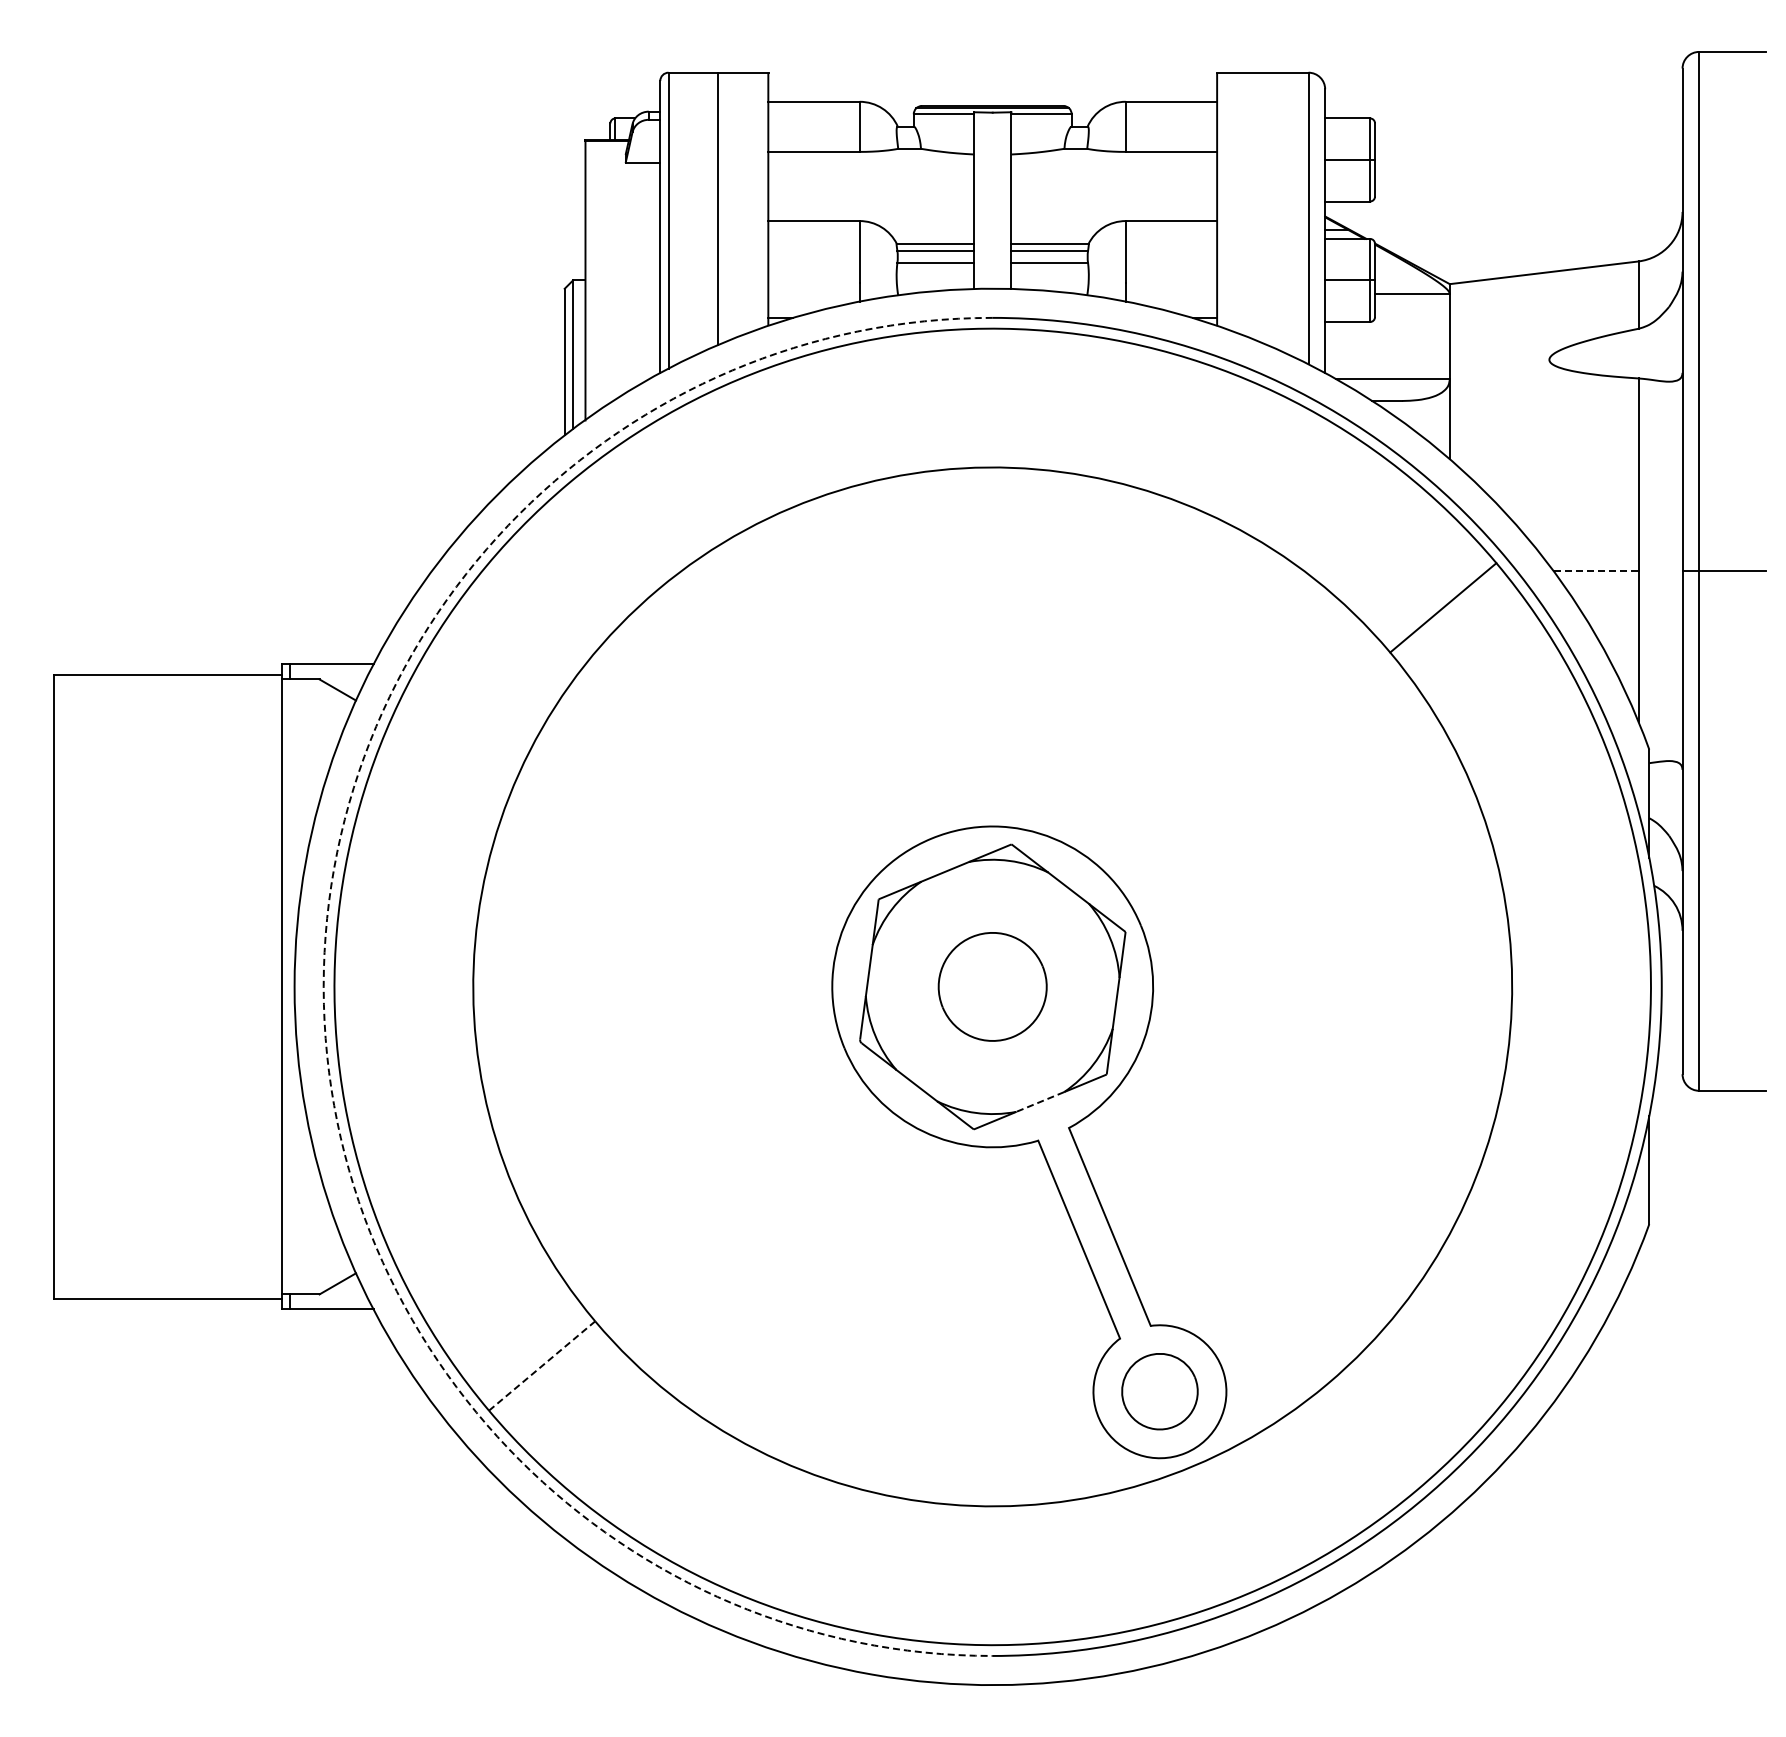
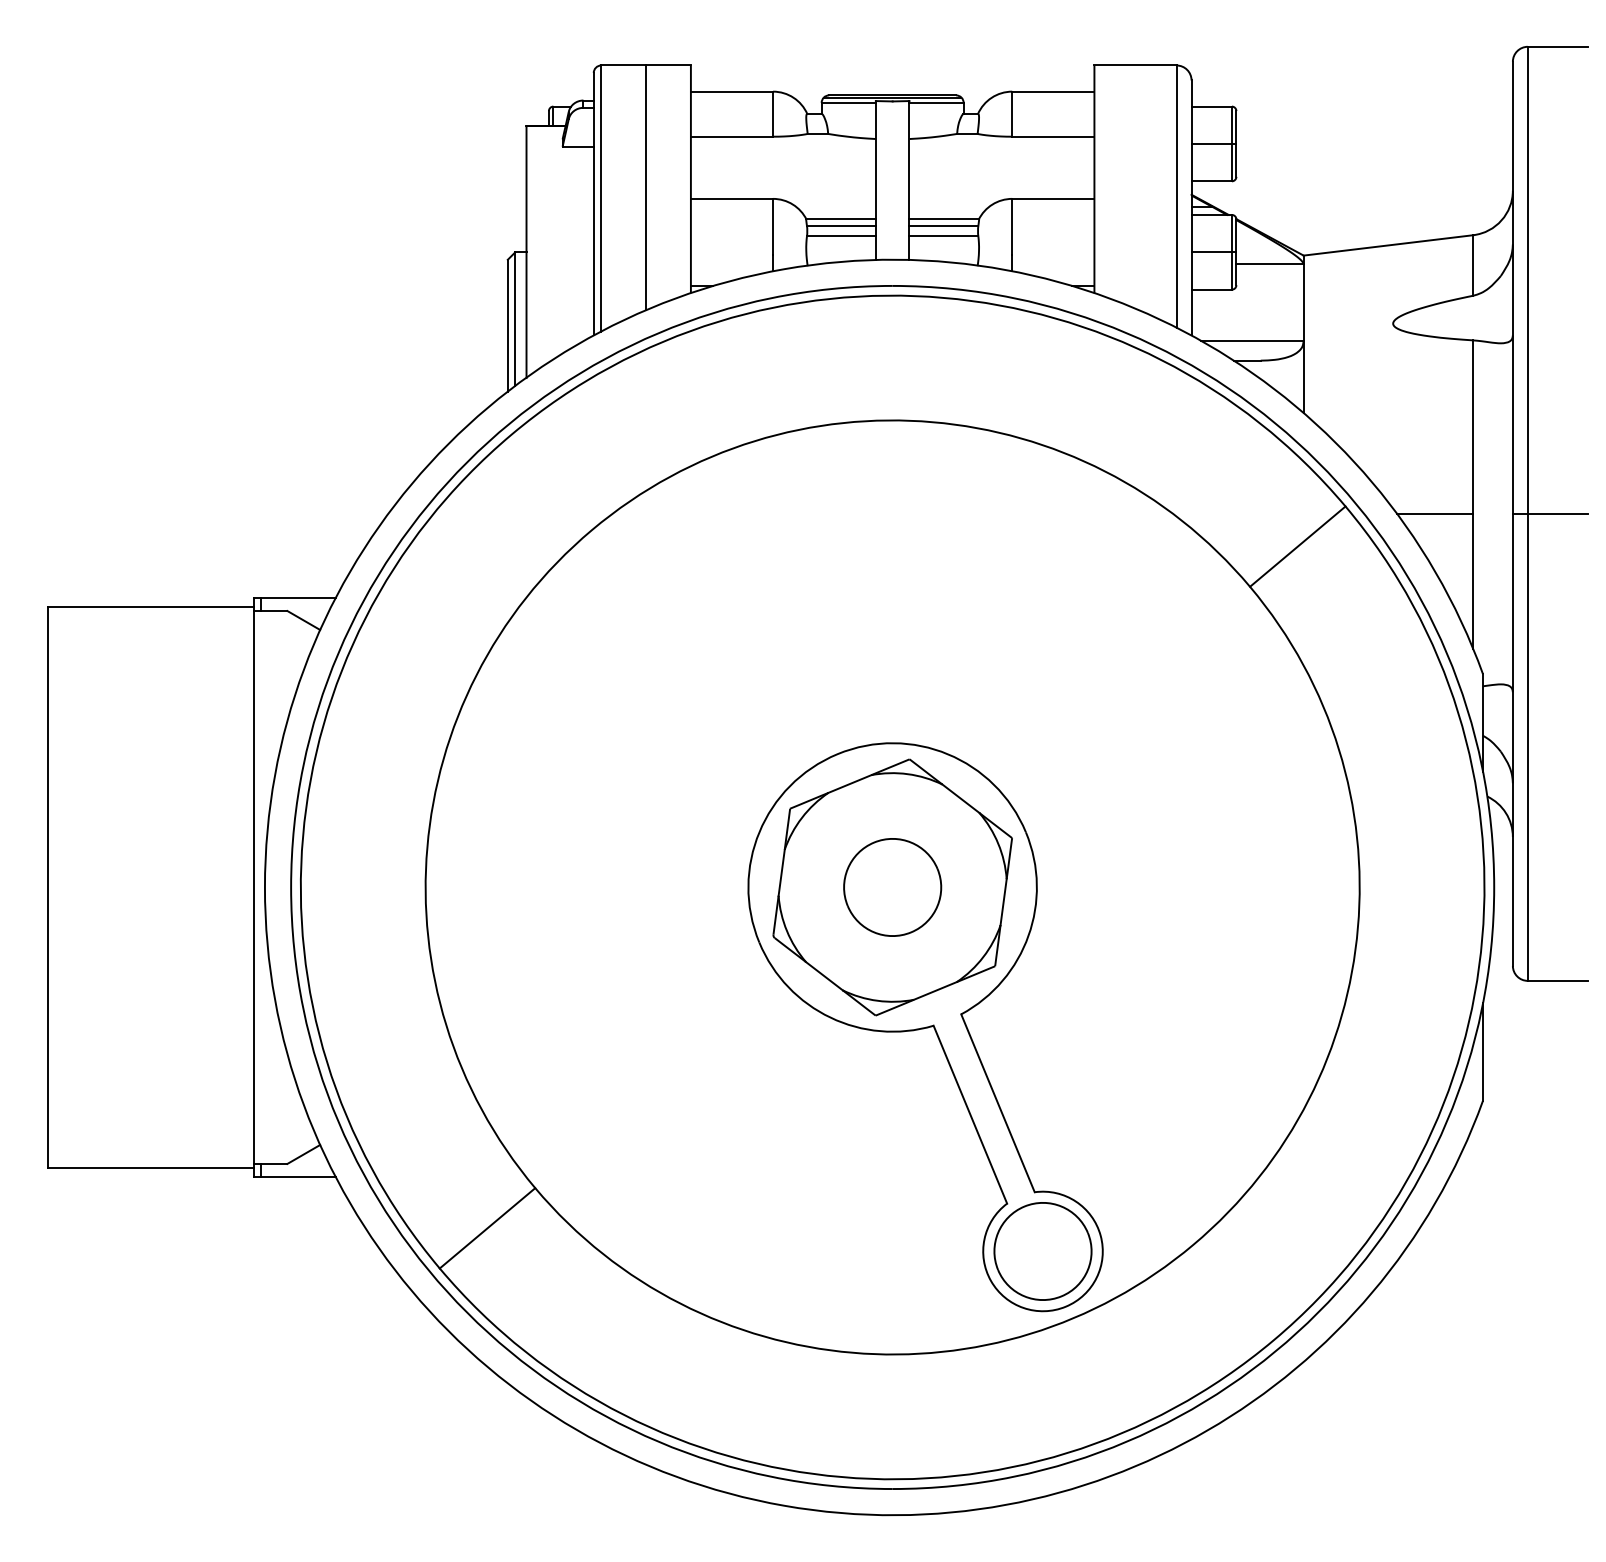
line: (1596, 571) -> (1435, 513), dashed -> solid
arc: (323, 986) -> (290, 887), dashed -> solid
line: (1040, 1102) -> (935, 991), dashed -> solid
line: (542, 1365) -> (487, 1227), dashed -> solid
part: (1159, 1391) -> (1042, 1251), size x1.43

